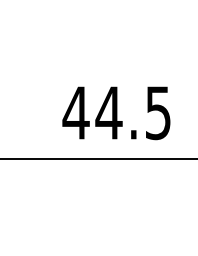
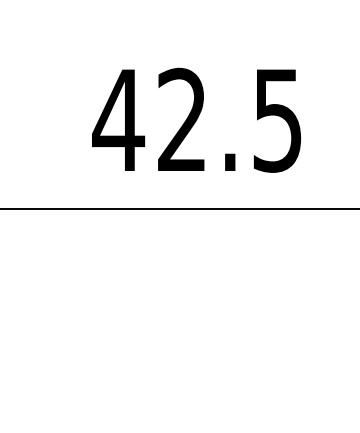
text: (108, 112) -> (181, 119), 44.5 -> 42.5

